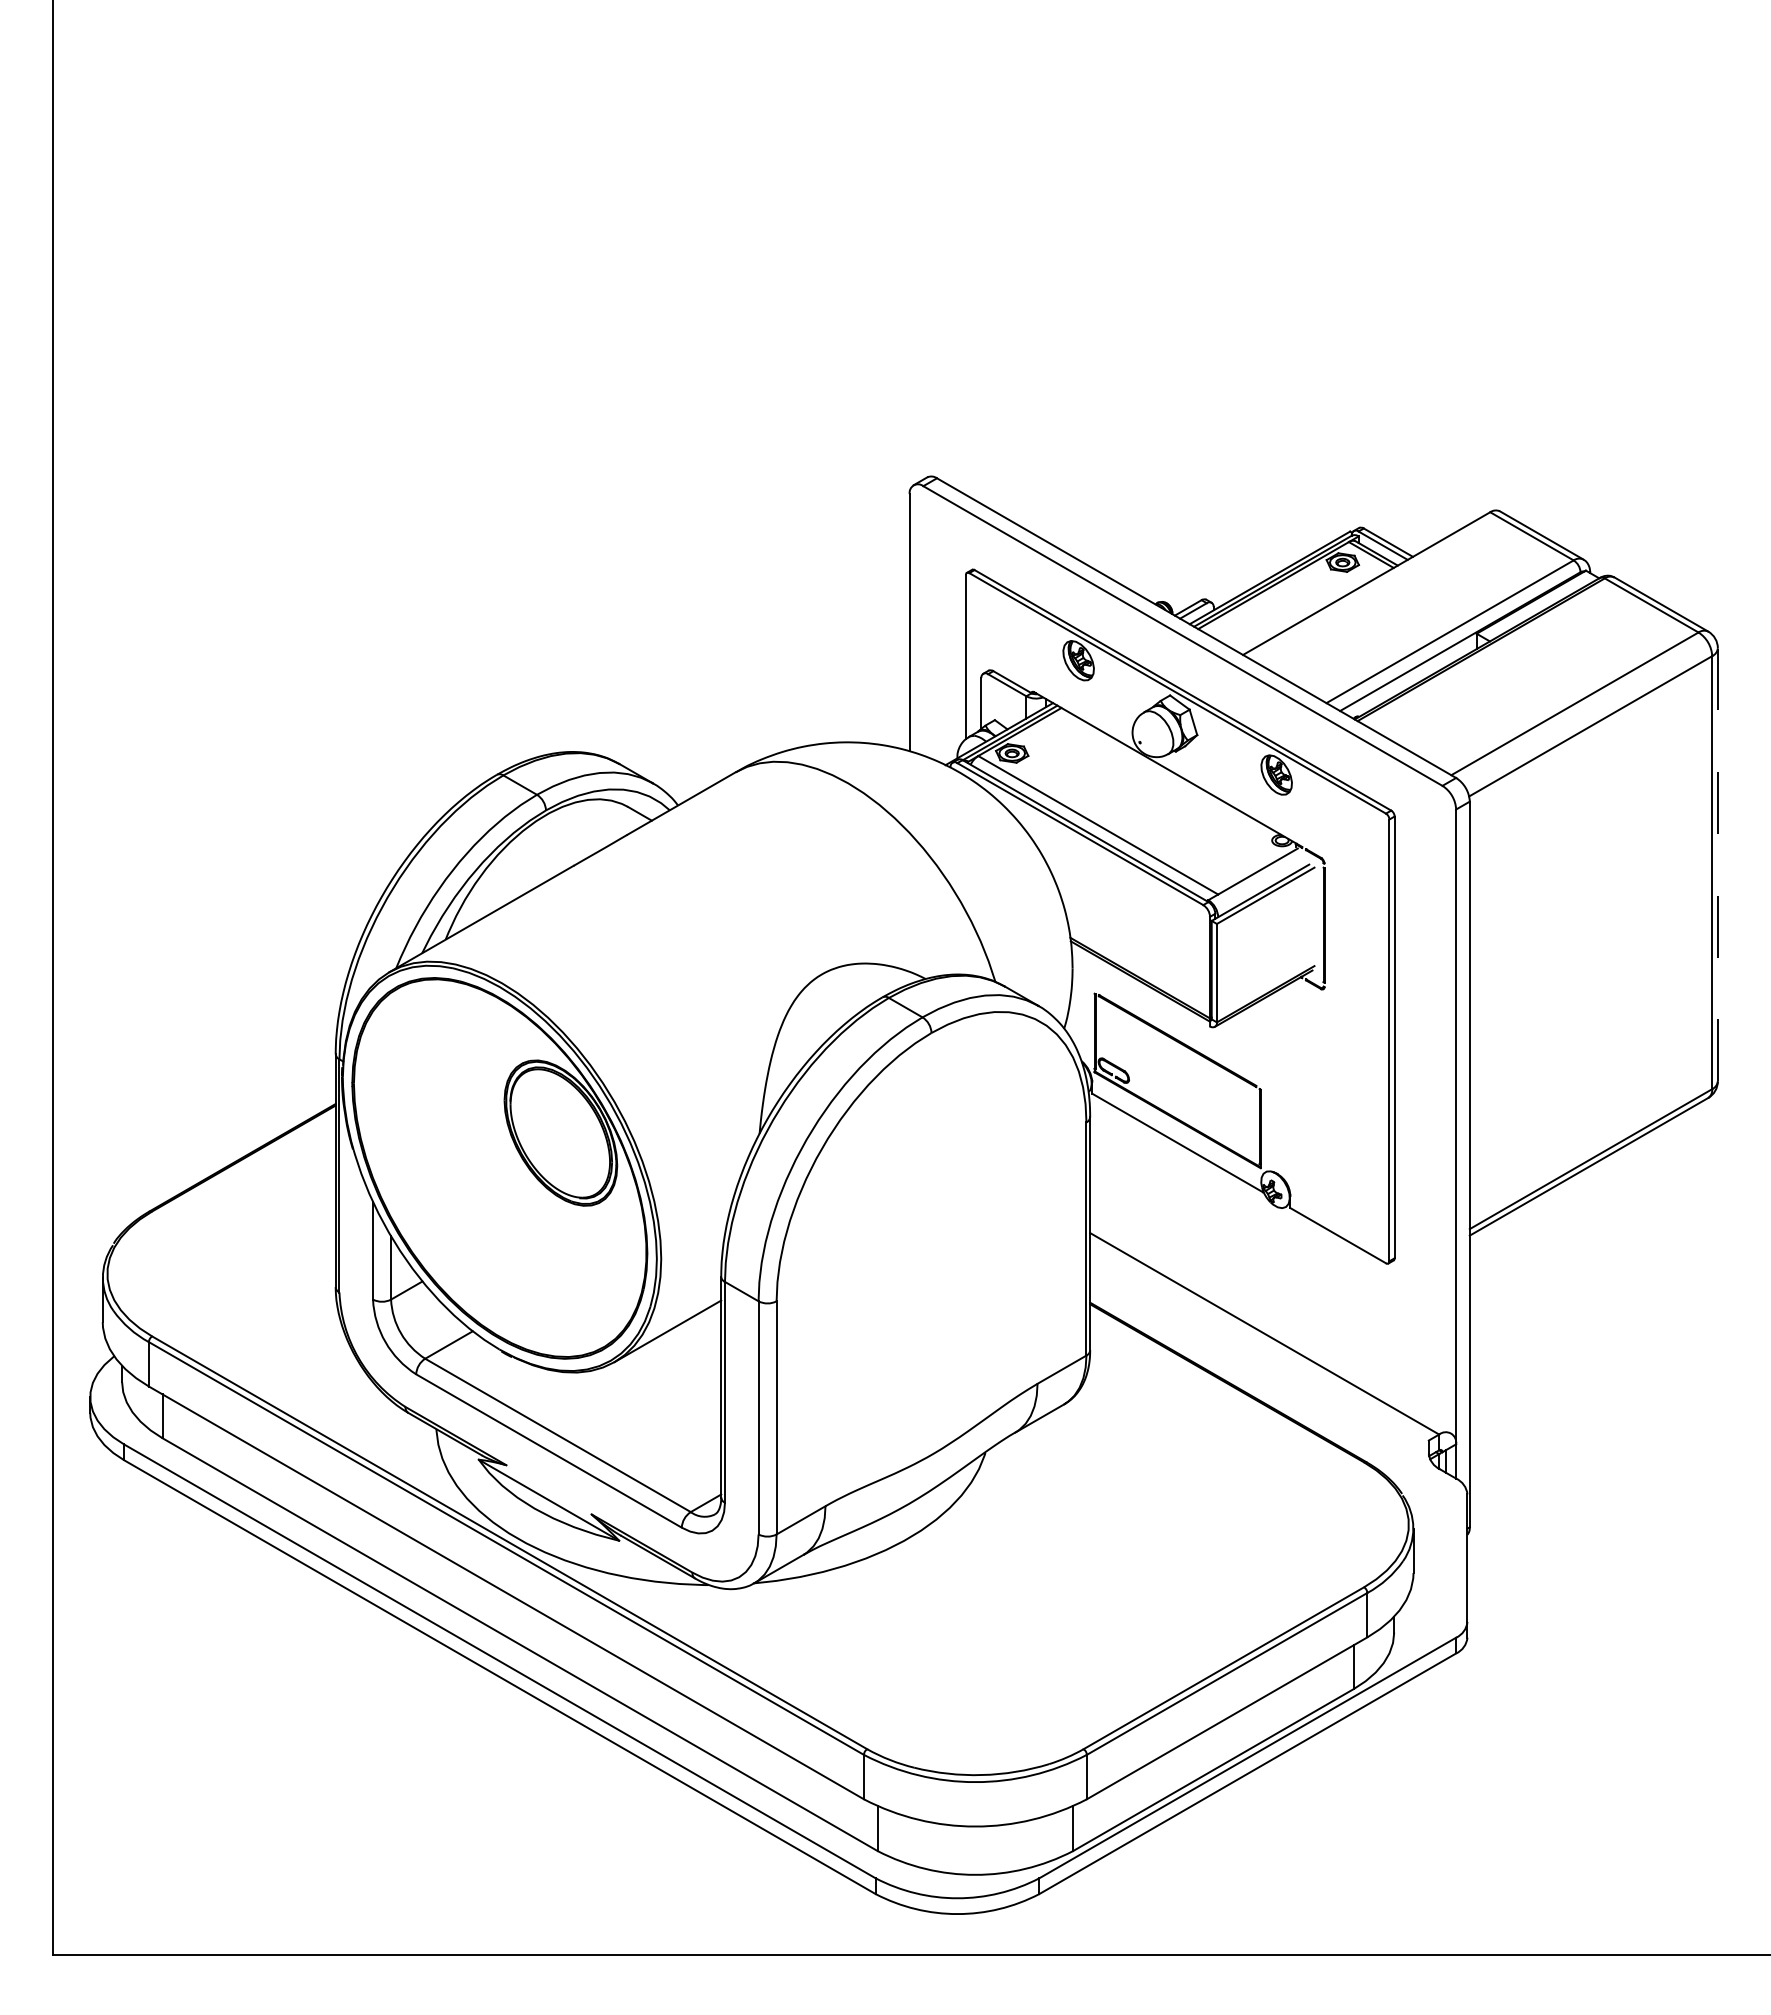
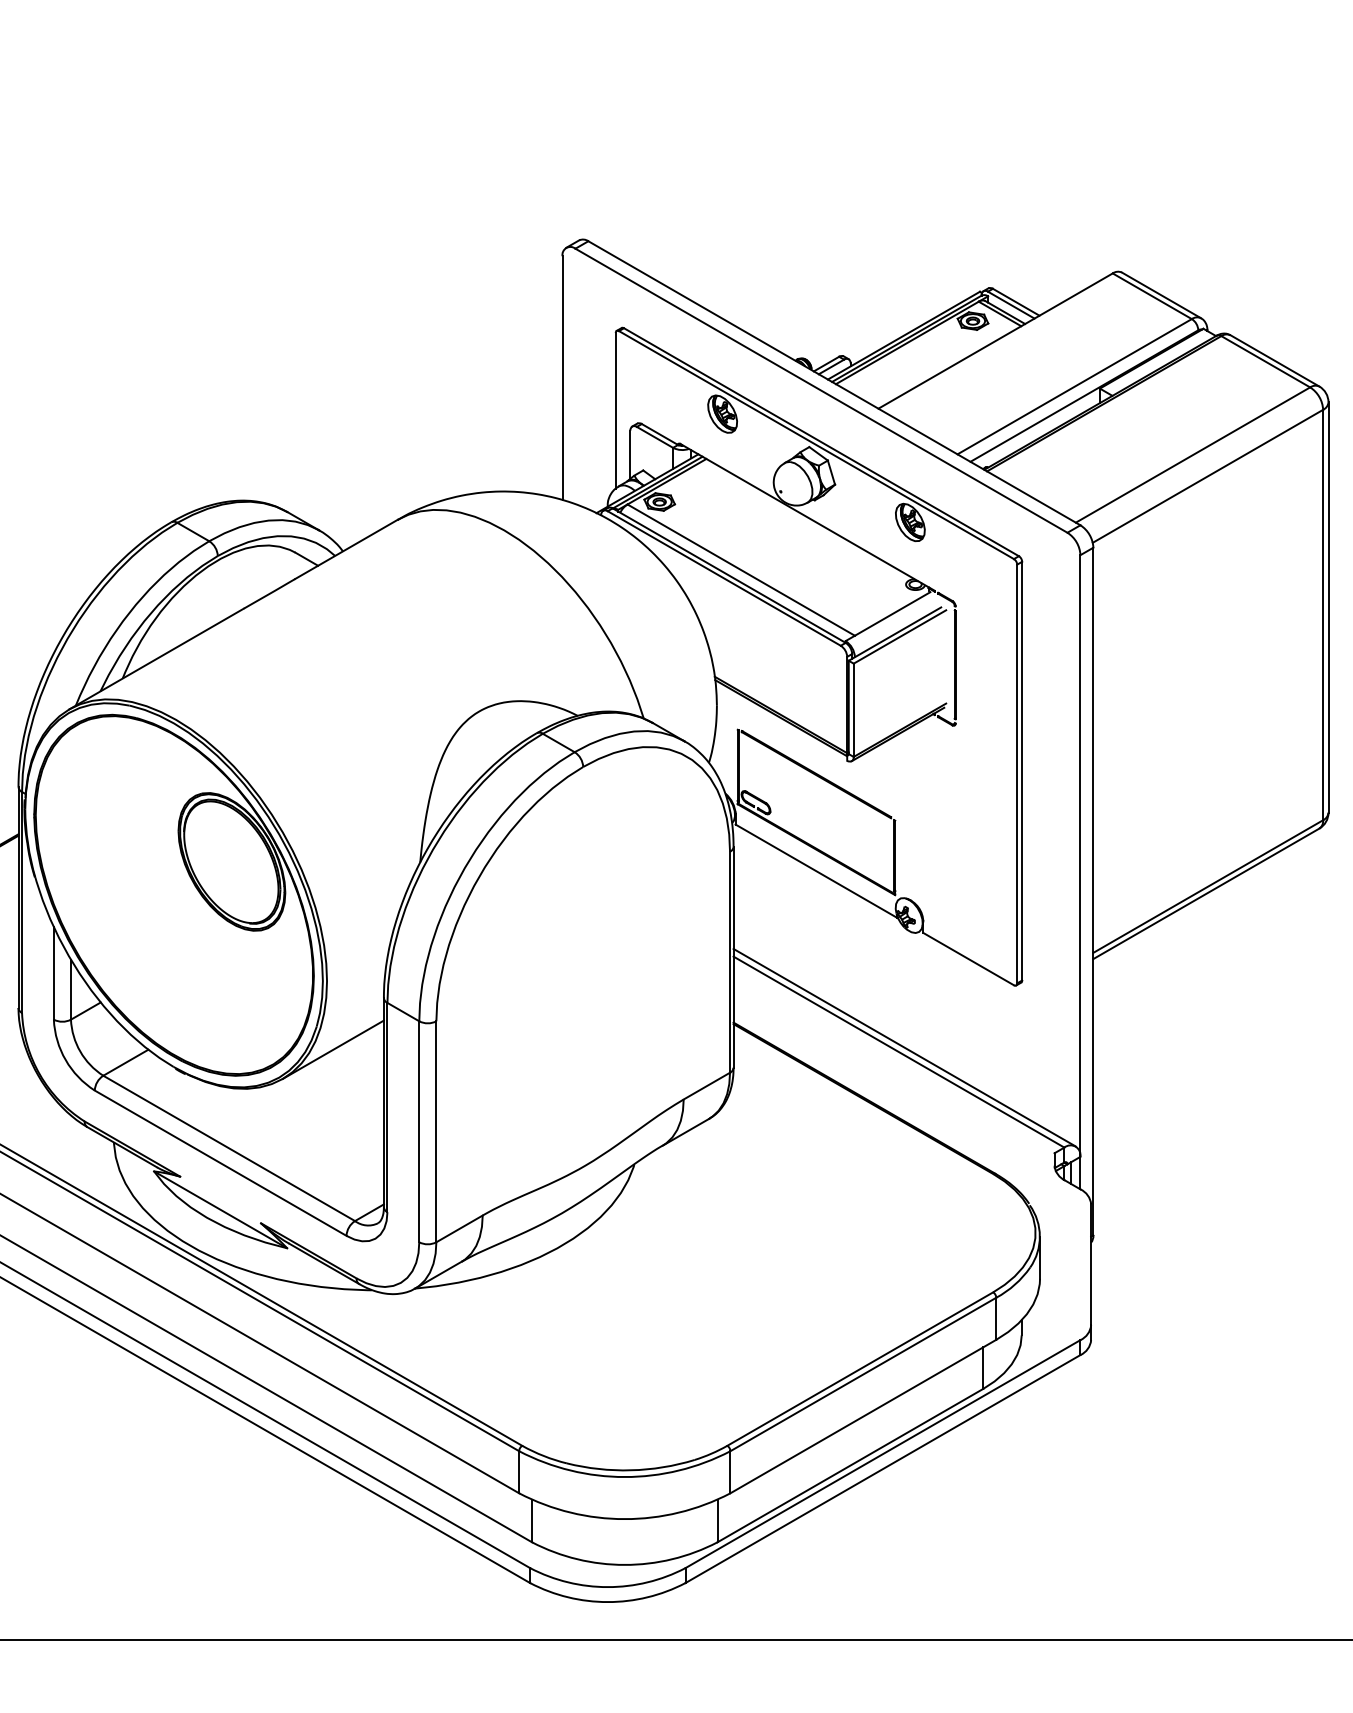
line: (1717, 864) -> (1328, 607), dashed -> solid
line: (1270, 1328) -> (904, 1047), added

